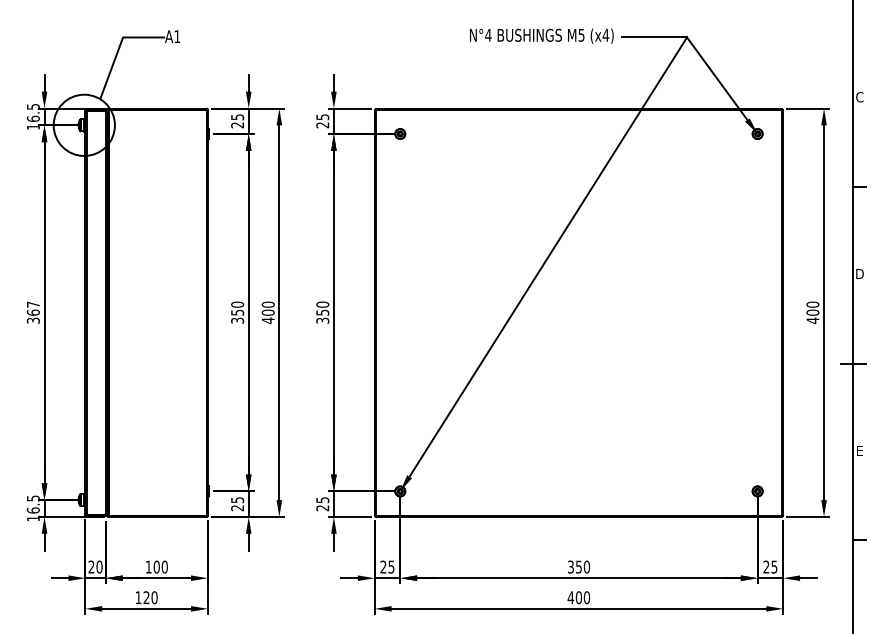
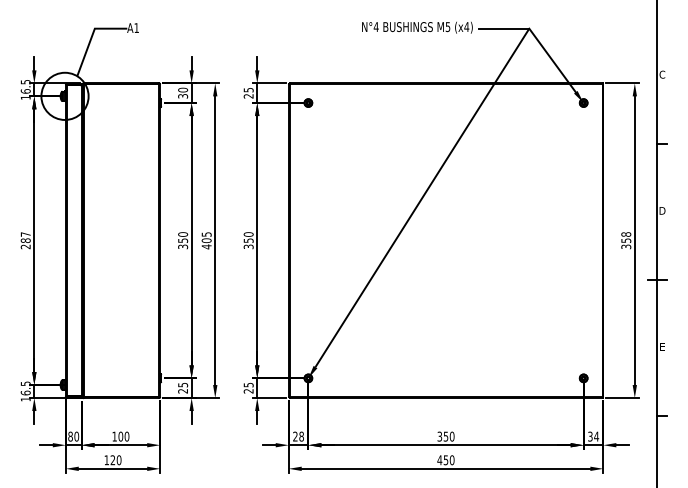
text: (237, 121) -> (183, 93), 25 -> 30
text: (267, 304) -> (206, 234), 400 -> 405
text: (812, 312) -> (625, 240), 400 -> 358
text: (32, 316) -> (25, 243), 367 -> 287
text: (91, 566) -> (70, 436), 20 -> 80
text: (391, 566) -> (301, 436), 25 -> 28
text: (770, 566) -> (593, 436), 25 -> 34
text: (578, 597) -> (445, 460), 400 -> 450

